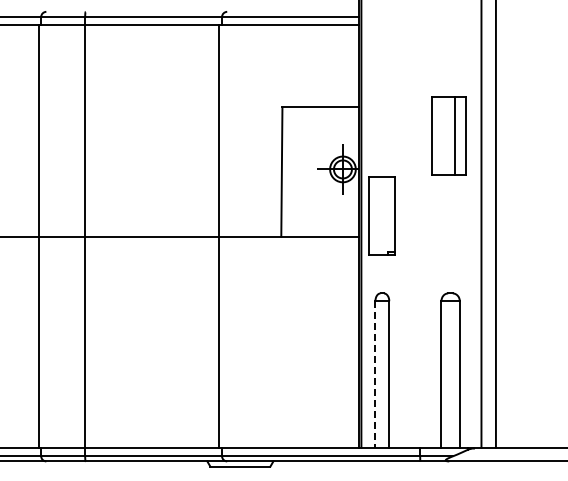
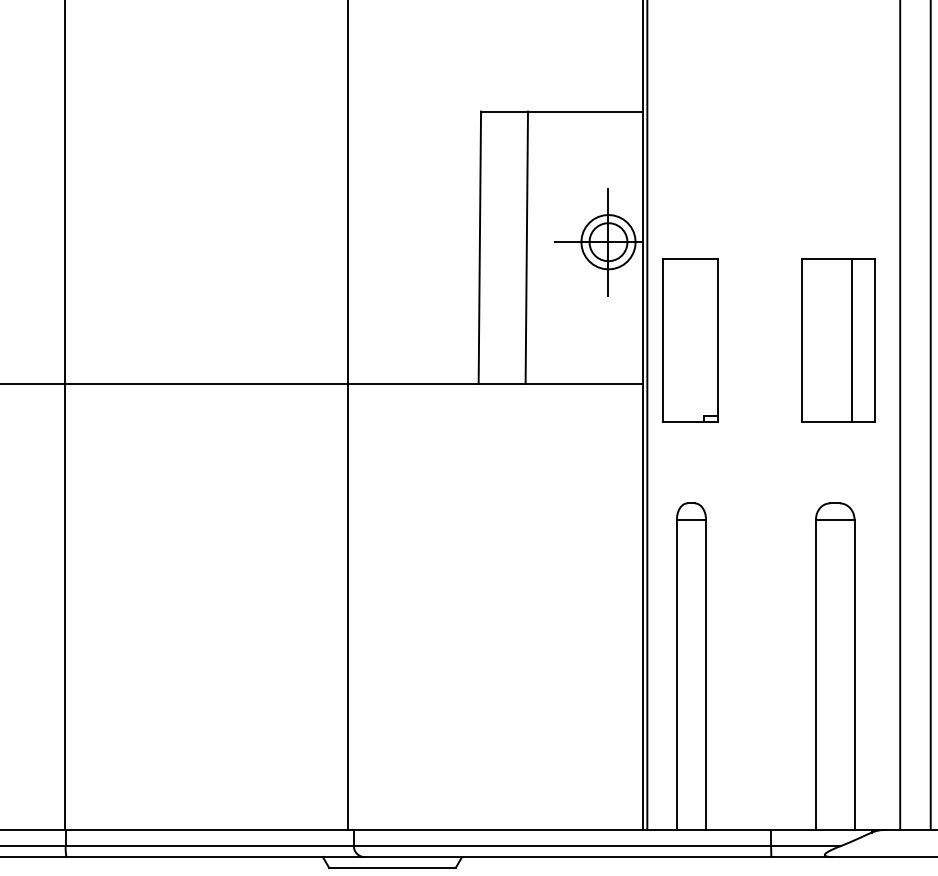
part: (448, 135) -> (837, 339), moved
line: (303, 171) -> (525, 246), added
line: (375, 374) -> (677, 674), dashed -> solid

